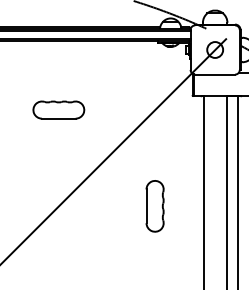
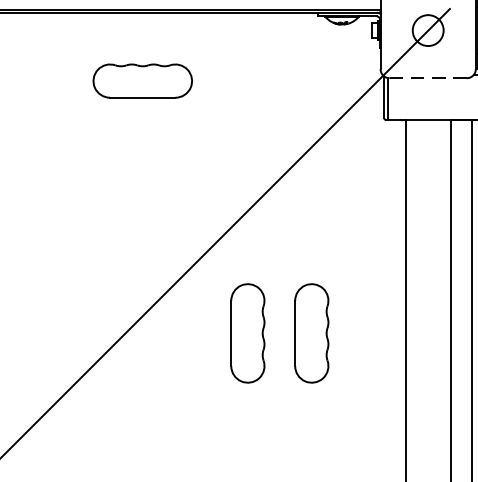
line: (215, 74) -> (428, 78), solid -> dashed
part: (58, 109) -> (142, 79), moved
part: (121, 206) -> (246, 333), added

